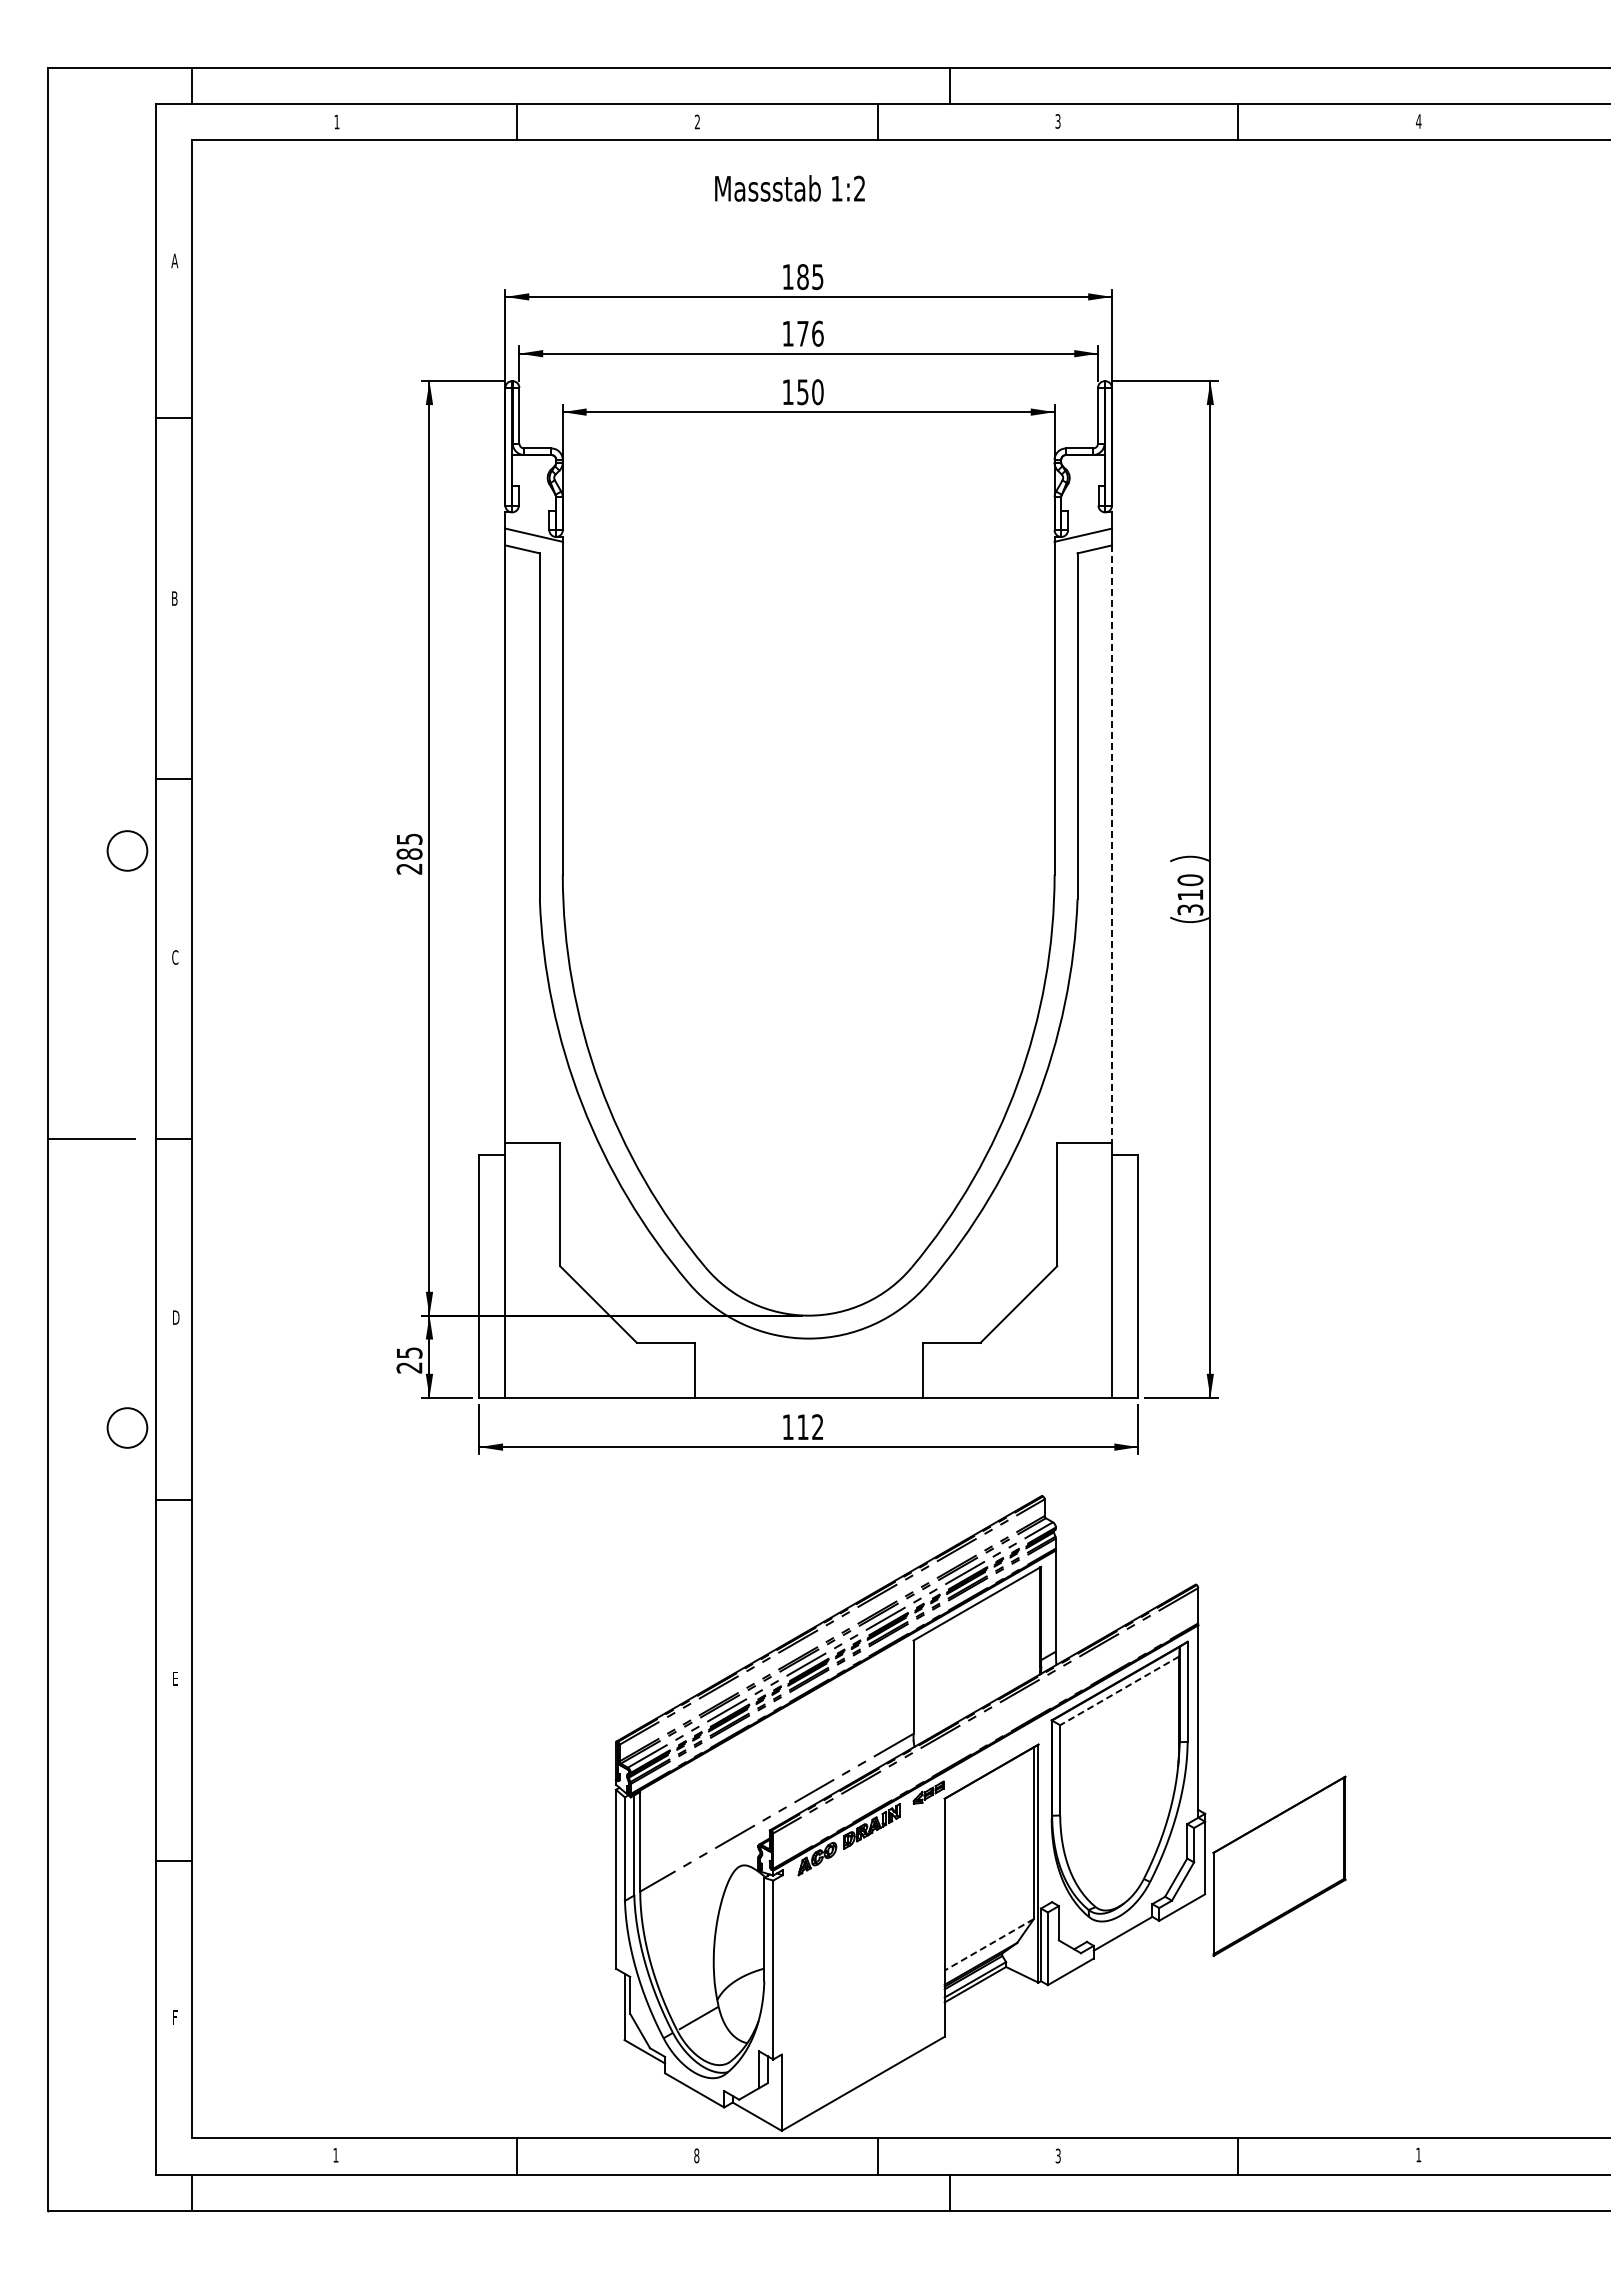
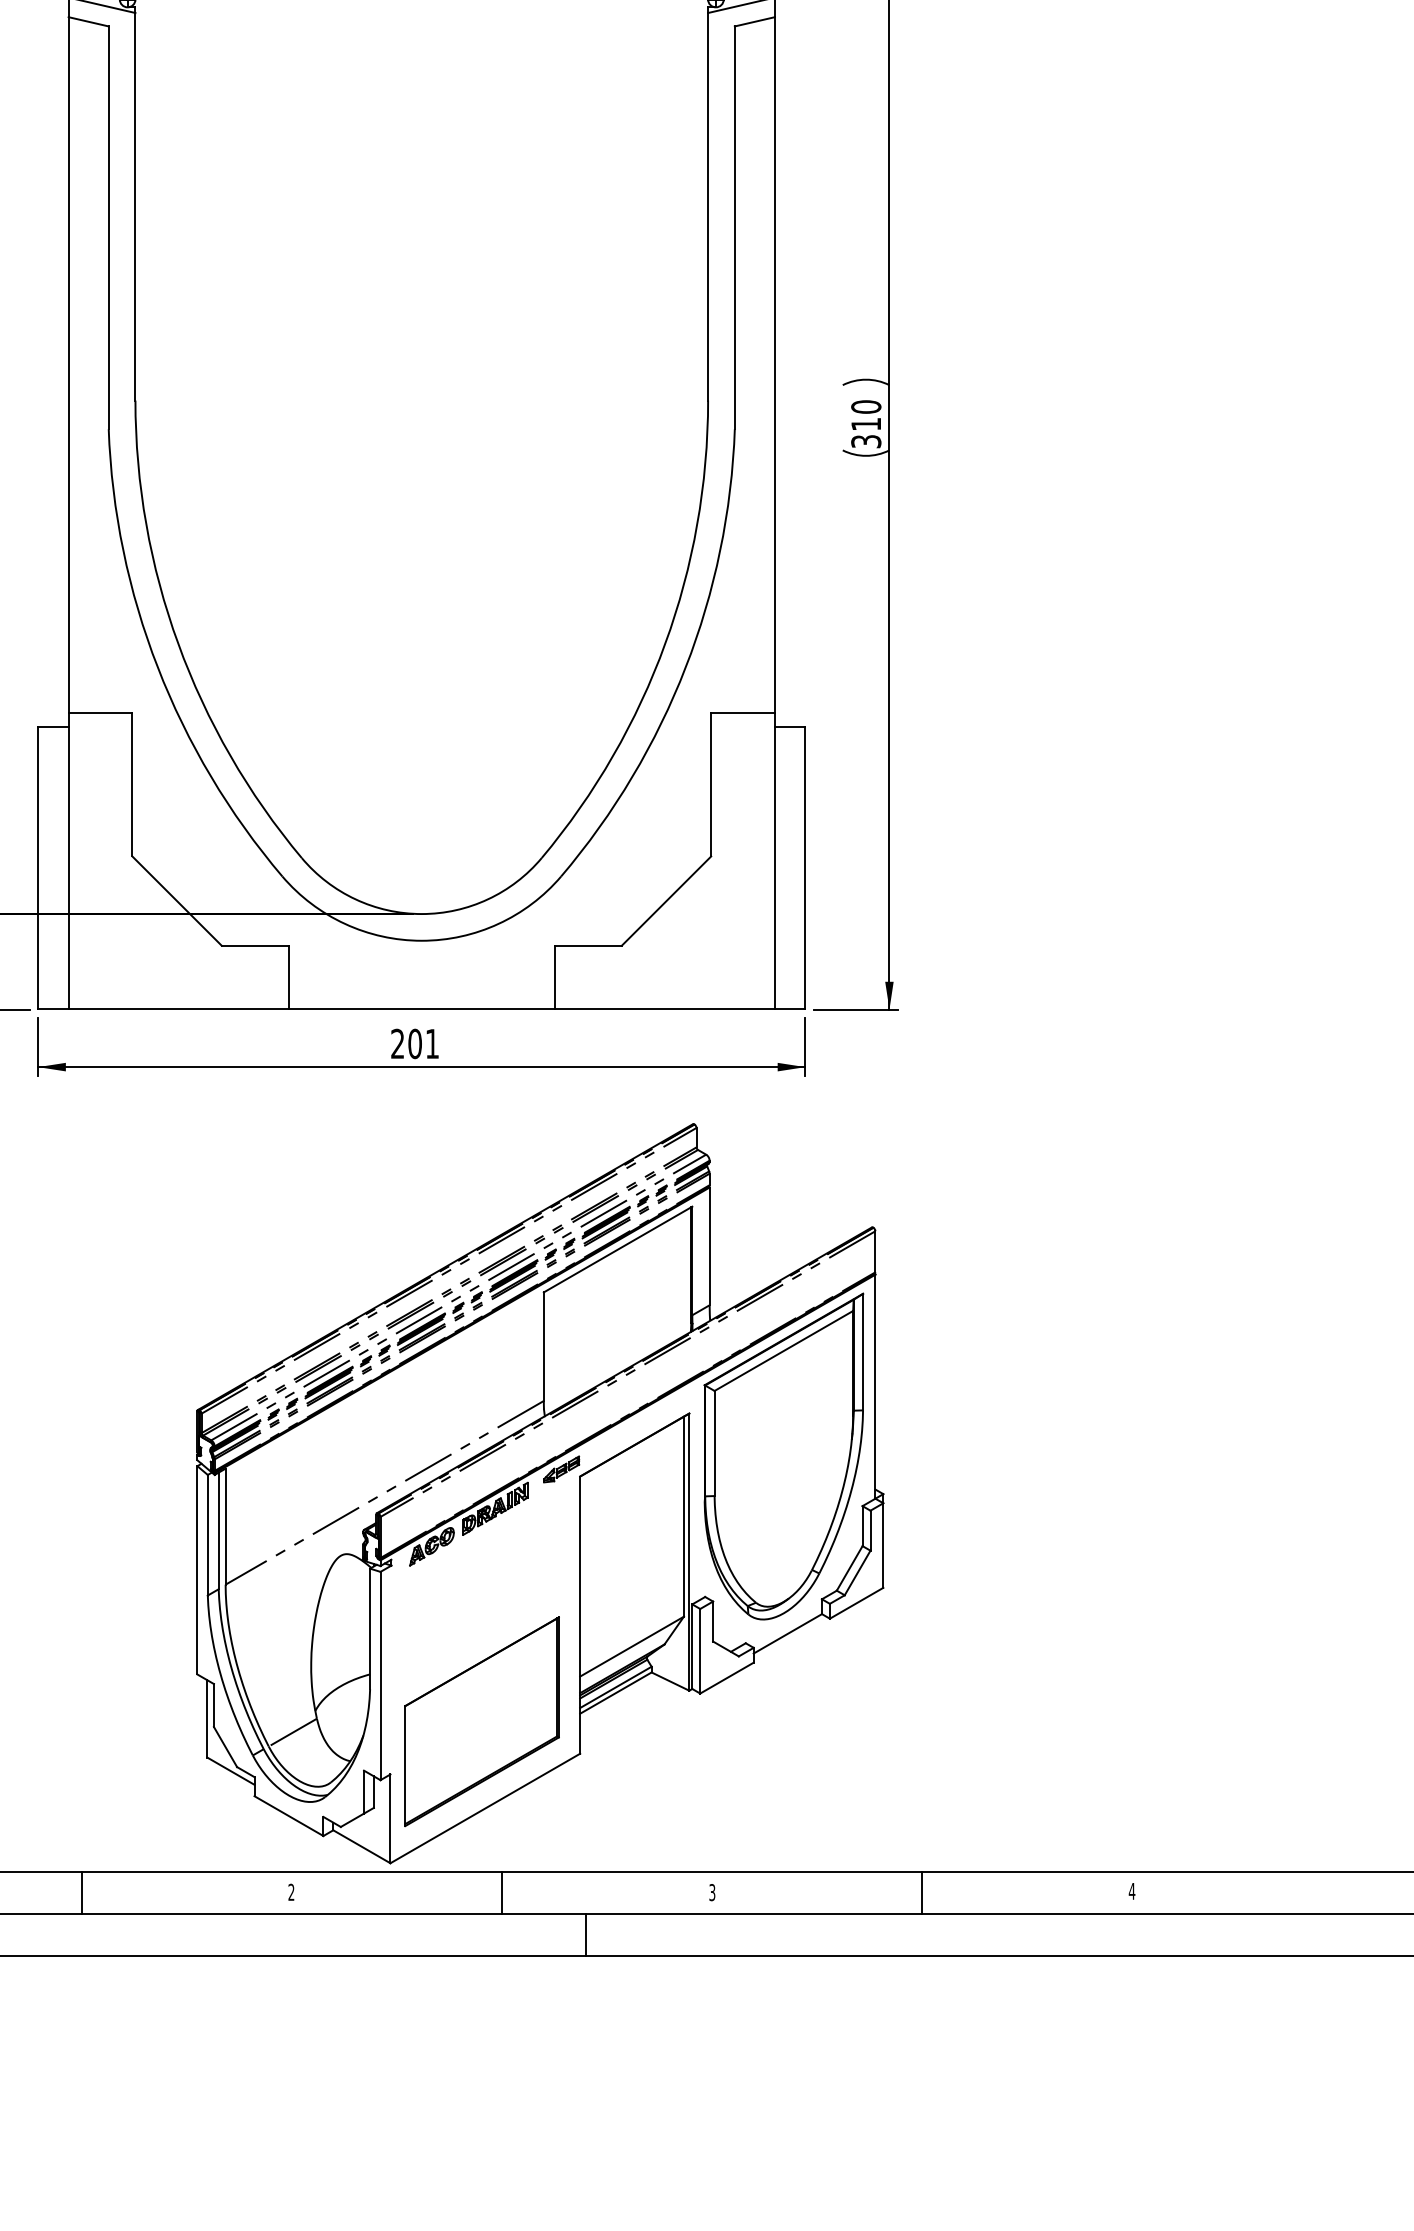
line: (1111, 844) -> (774, 365), dashed -> solid
text: (802, 1427) -> (414, 1044), 112 -> 201
line: (1119, 1690) -> (783, 1350), dashed -> solid
part: (1279, 1865) -> (482, 1720), moved
line: (988, 1945) -> (631, 1647), dashed -> solid
text: (1418, 2154) -> (1131, 1890), 1 -> 4
text: (696, 2155) -> (291, 1891), 8 -> 2

